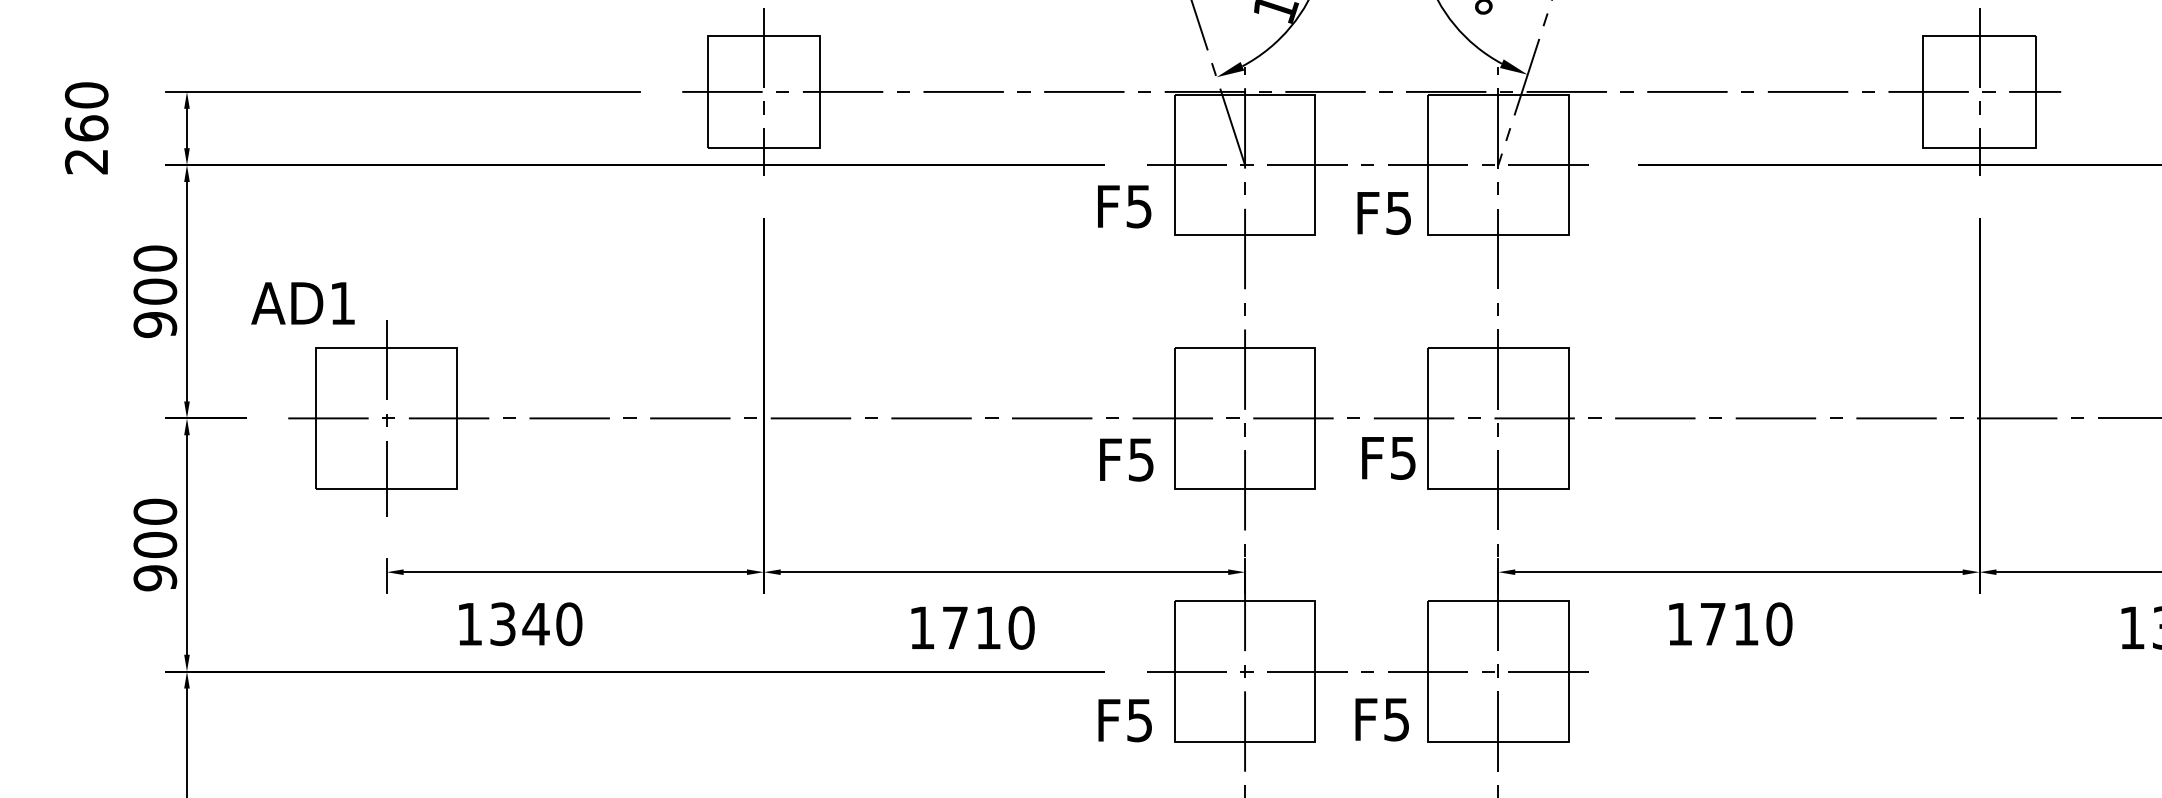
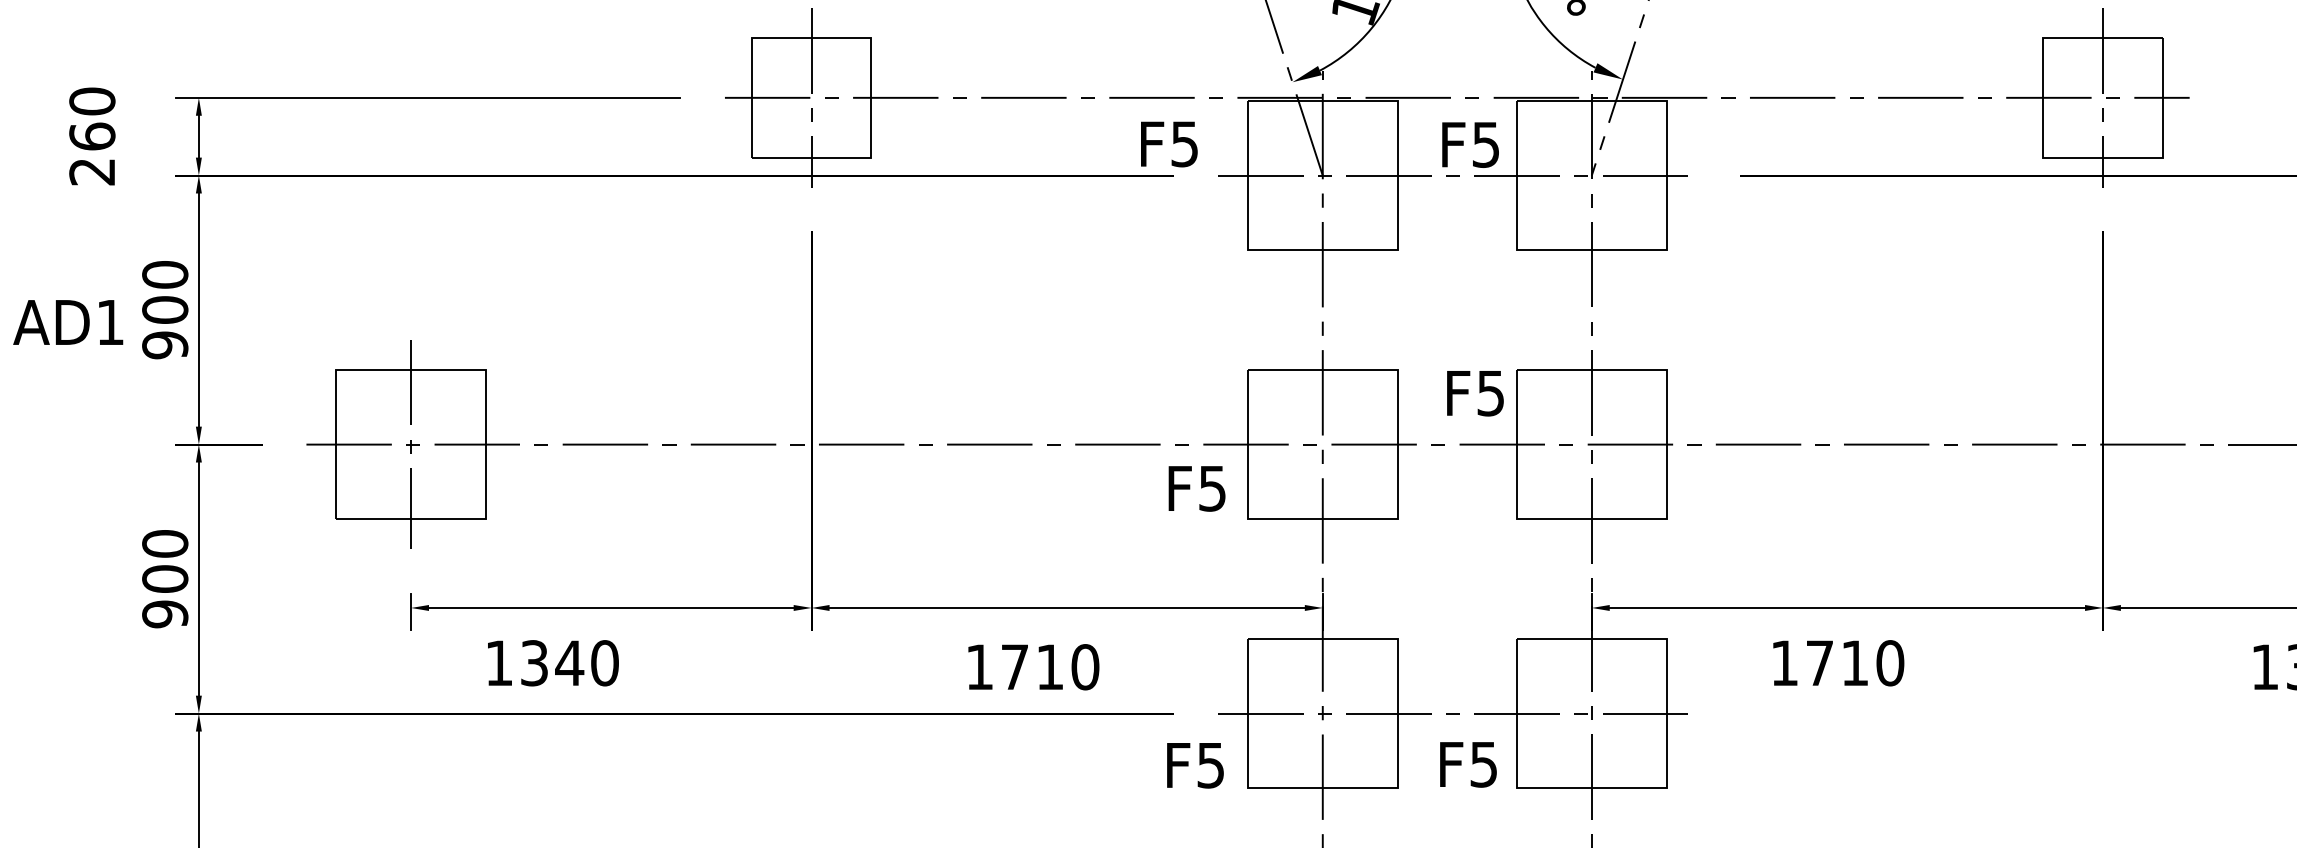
text: (1124, 206) -> (1169, 144), moved
text: (1383, 213) -> (1469, 145), moved
text: (302, 303) -> (67, 322), moved
text: (1388, 458) -> (1475, 393), moved

